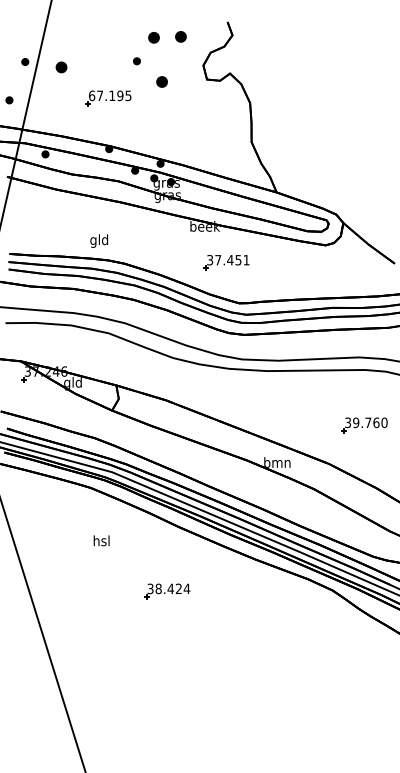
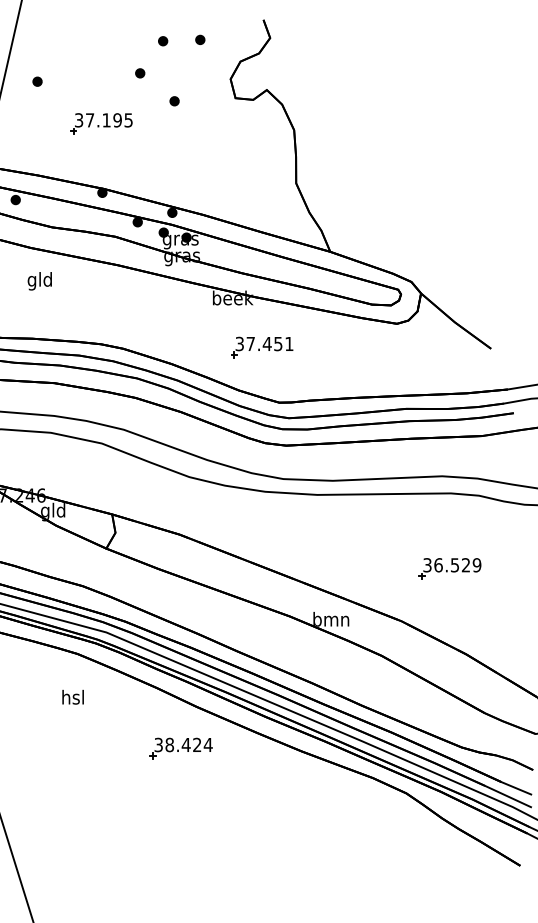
part: (181, 36) -> (200, 39), size x0.62
part: (153, 37) -> (162, 40), size x0.62
part: (61, 67) -> (37, 81), size x0.62
part: (162, 81) -> (174, 100), size x0.62
text: (92, 95) -> (79, 119), 67.195 -> 37.195
text: (99, 240) -> (40, 280), moved
text: (370, 422) -> (457, 564), 39.760 -> 36.529
text: (101, 540) -> (72, 696), moved
part: (167, 591) -> (181, 748), moved

